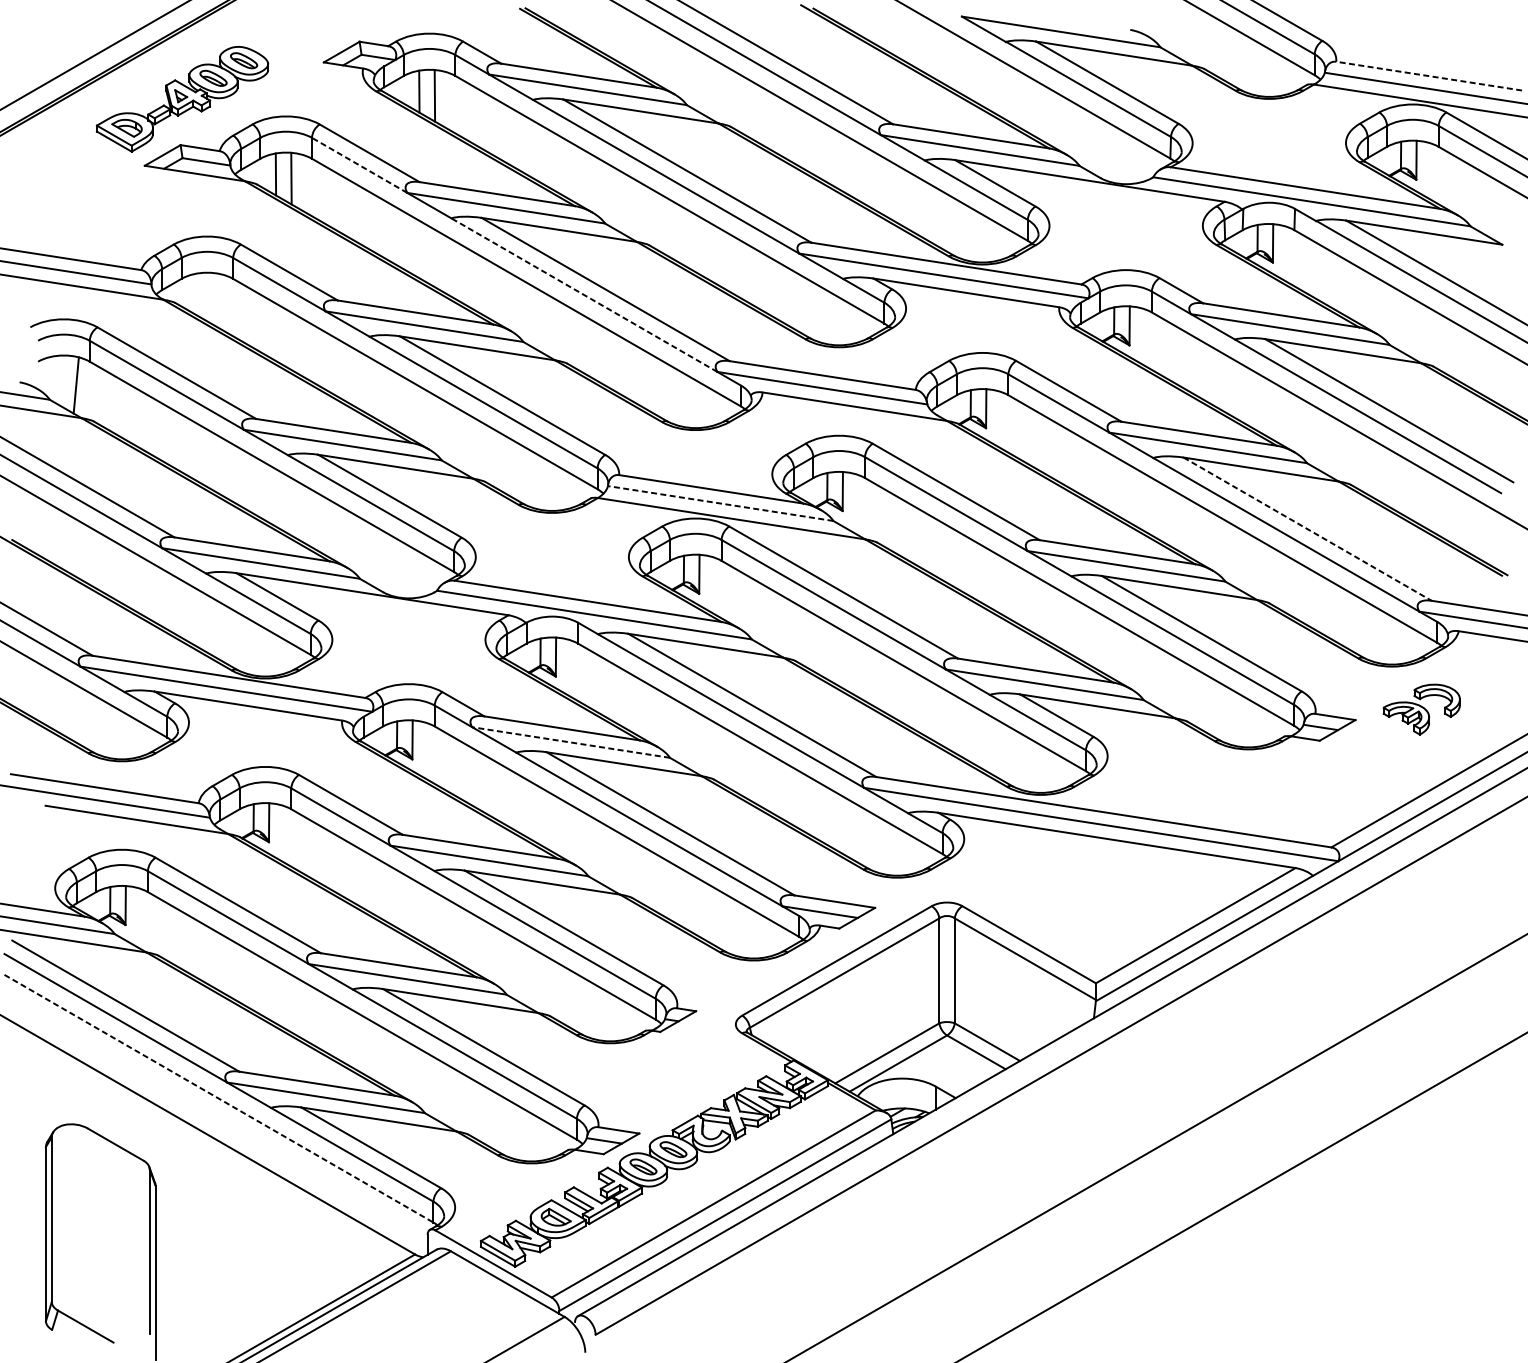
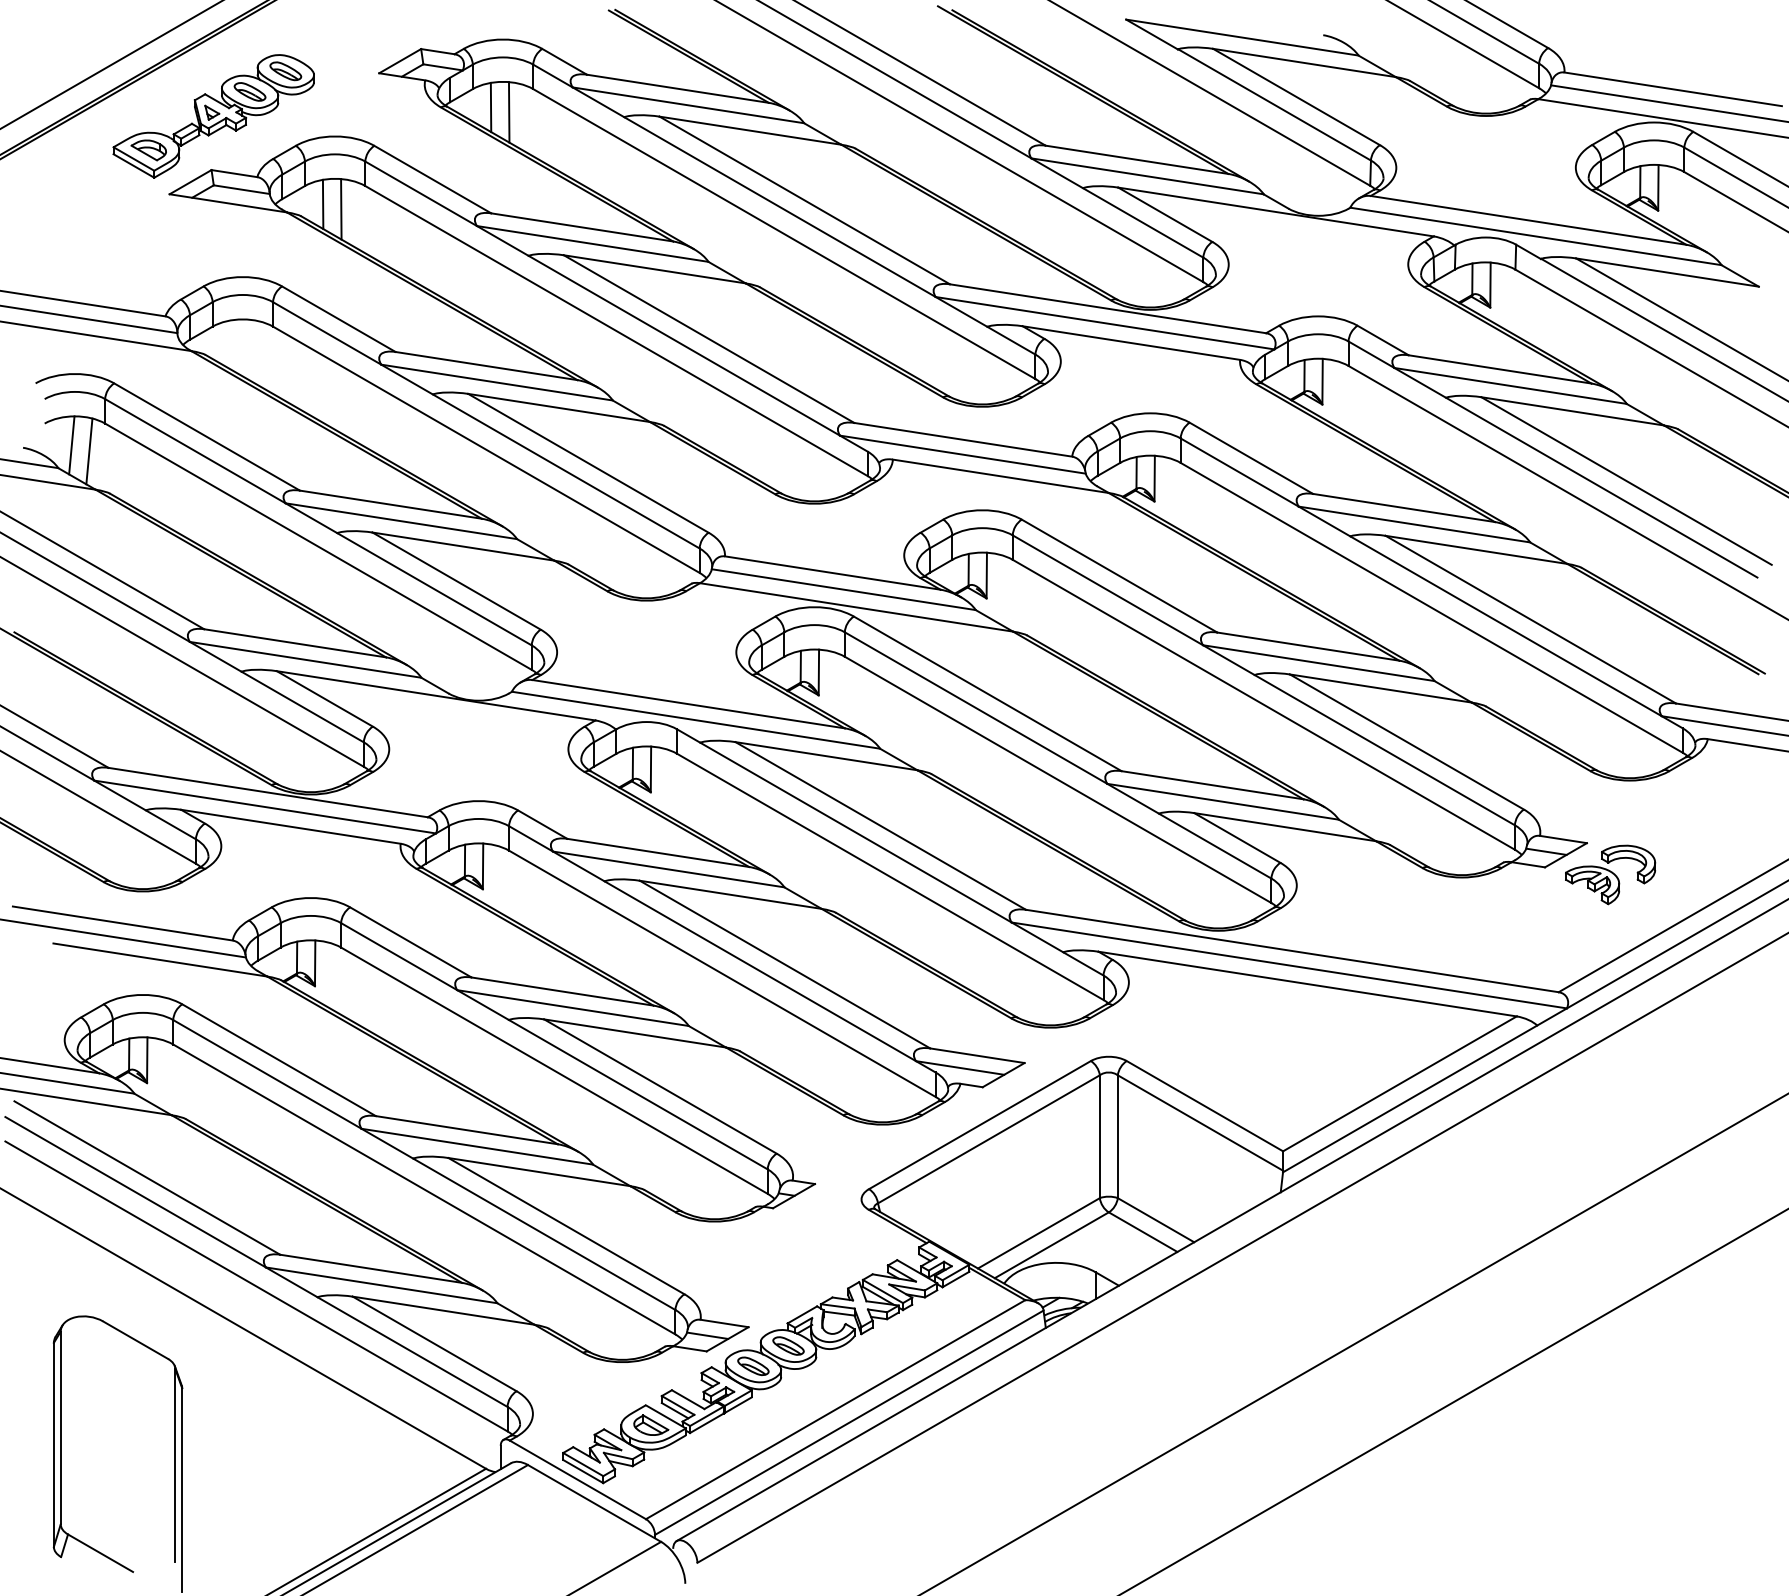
line: (1428, 76) -> (1672, 89), dashed -> solid
line: (359, 165) -> (420, 193), dashed -> solid
line: (584, 294) -> (684, 345), dashed -> solid
line: (60, 380) -> (71, 445), added
line: (720, 503) -> (843, 589), dashed -> solid
line: (1307, 529) -> (1530, 619), dashed -> solid
part: (1421, 709) -> (1610, 874), moved
line: (570, 742) -> (668, 869), dashed -> solid
line: (219, 1098) -> (256, 1286), dashed -> solid

